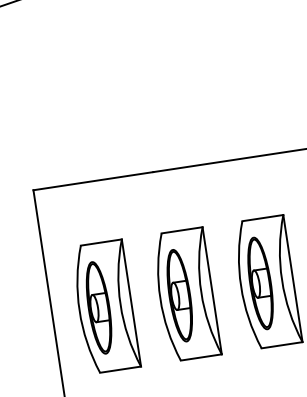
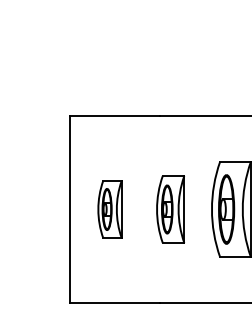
part: (185, 294) -> (170, 209), size x0.7
part: (104, 307) -> (109, 209), size x0.6

